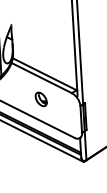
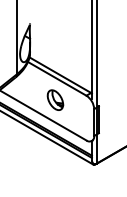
part: (41, 98) -> (55, 99), size x1.43

